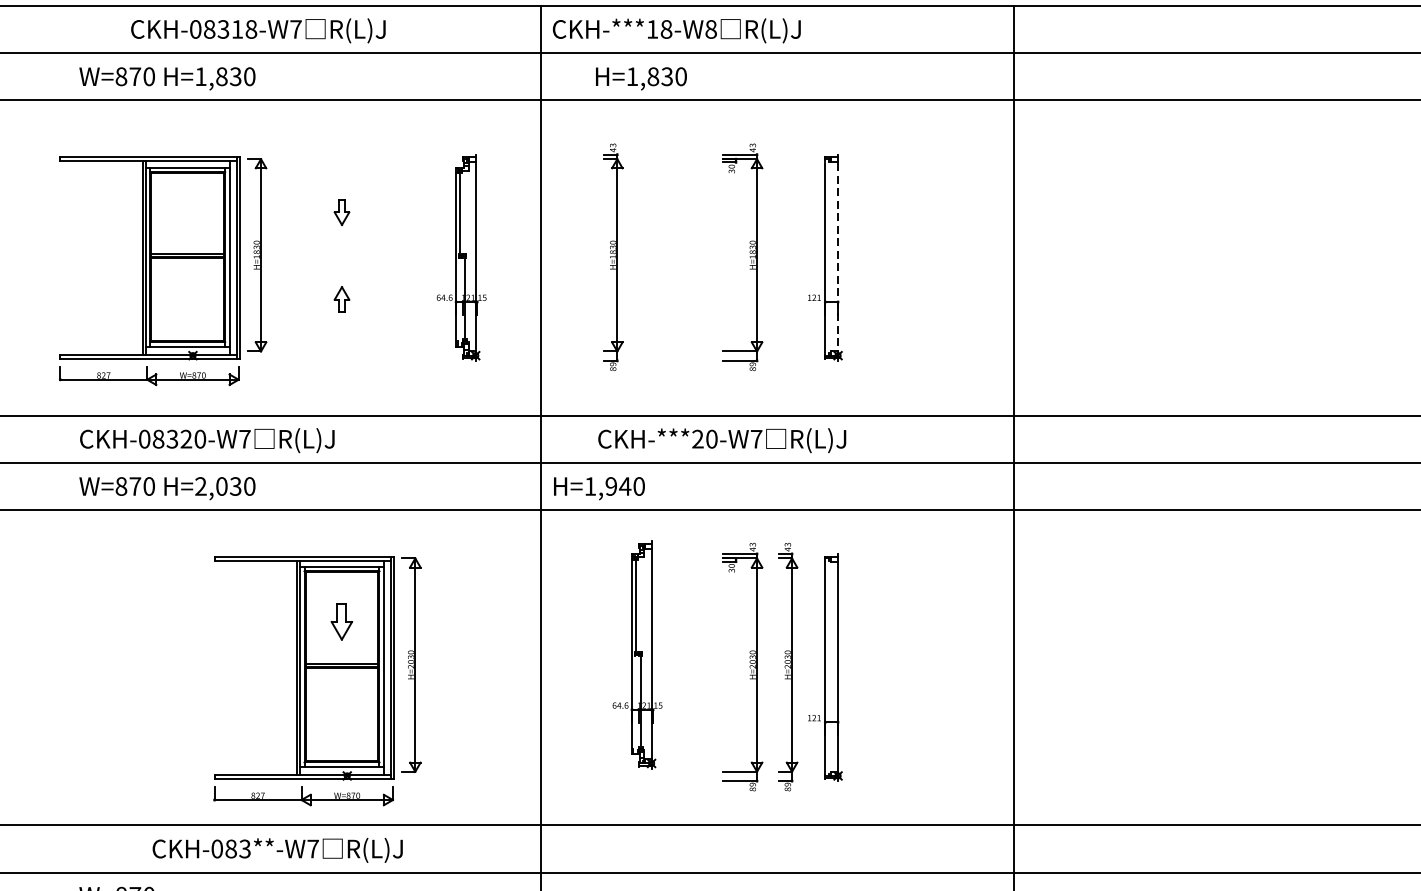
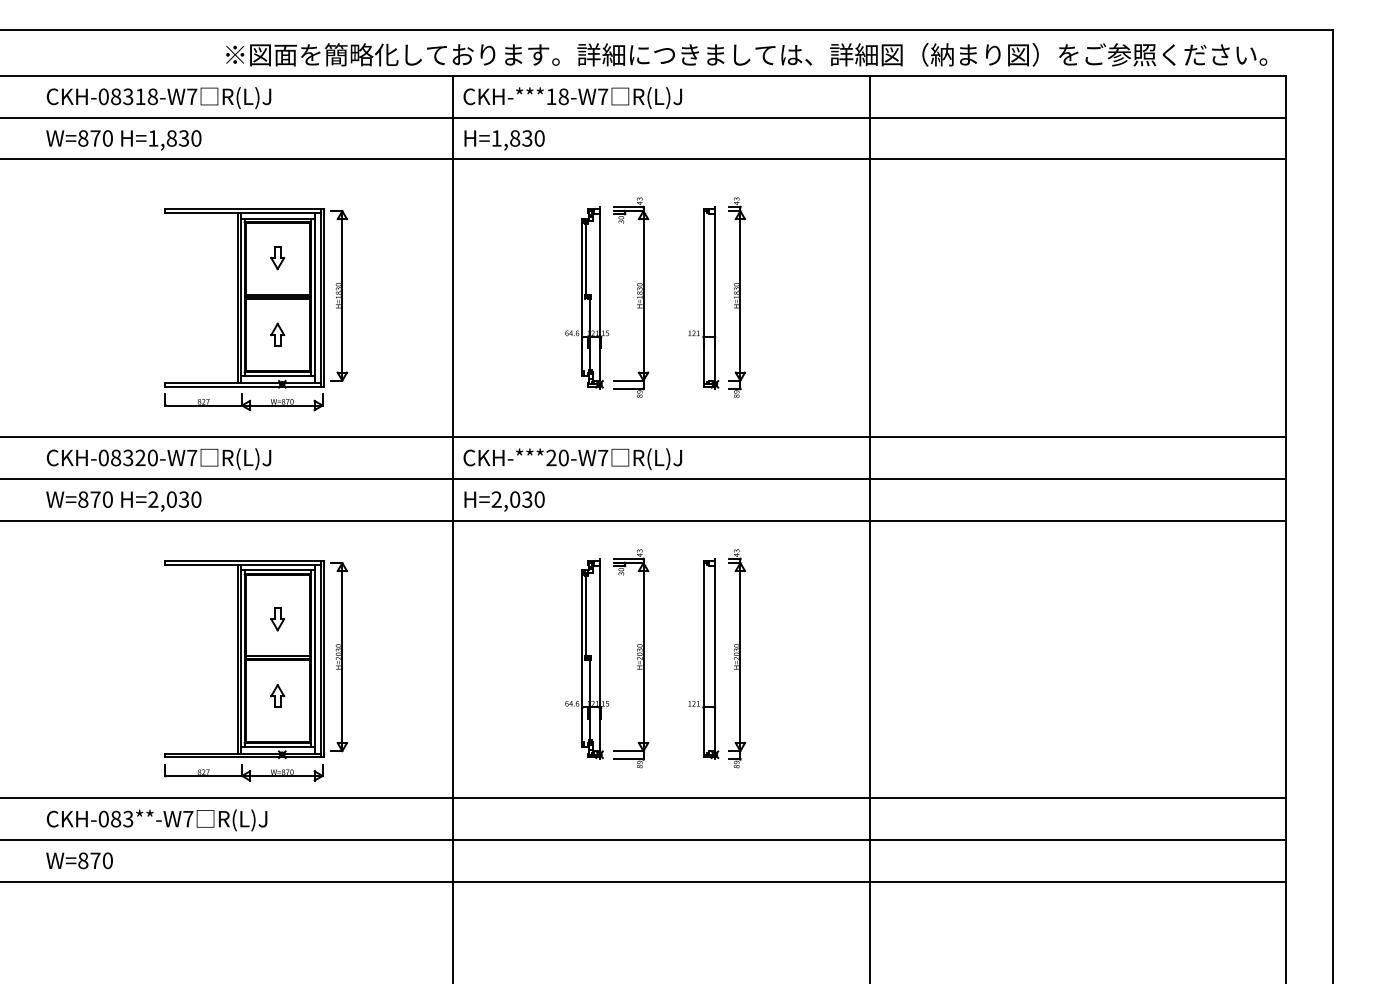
text: (711, 29) -> (603, 96), CKH-***18-W8 -> CKH-***18-W7
text: (257, 30) -> (158, 97), moved
text: (641, 79) -> (504, 140), moved
part: (462, 257) -> (587, 297), moved
part: (614, 257) -> (737, 297), moved
line: (837, 257) -> (714, 297), dashed -> solid
part: (162, 270) -> (255, 309), moved
text: (721, 440) -> (572, 459), moved
text: (607, 486) -> (511, 499), H=1,940 -> H=2,030
part: (341, 622) -> (277, 619), size x0.71
part: (637, 654) -> (587, 658), moved
part: (788, 666) -> (737, 658), moved
part: (341, 708) -> (277, 695), added
text: (277, 850) -> (156, 820), moved

